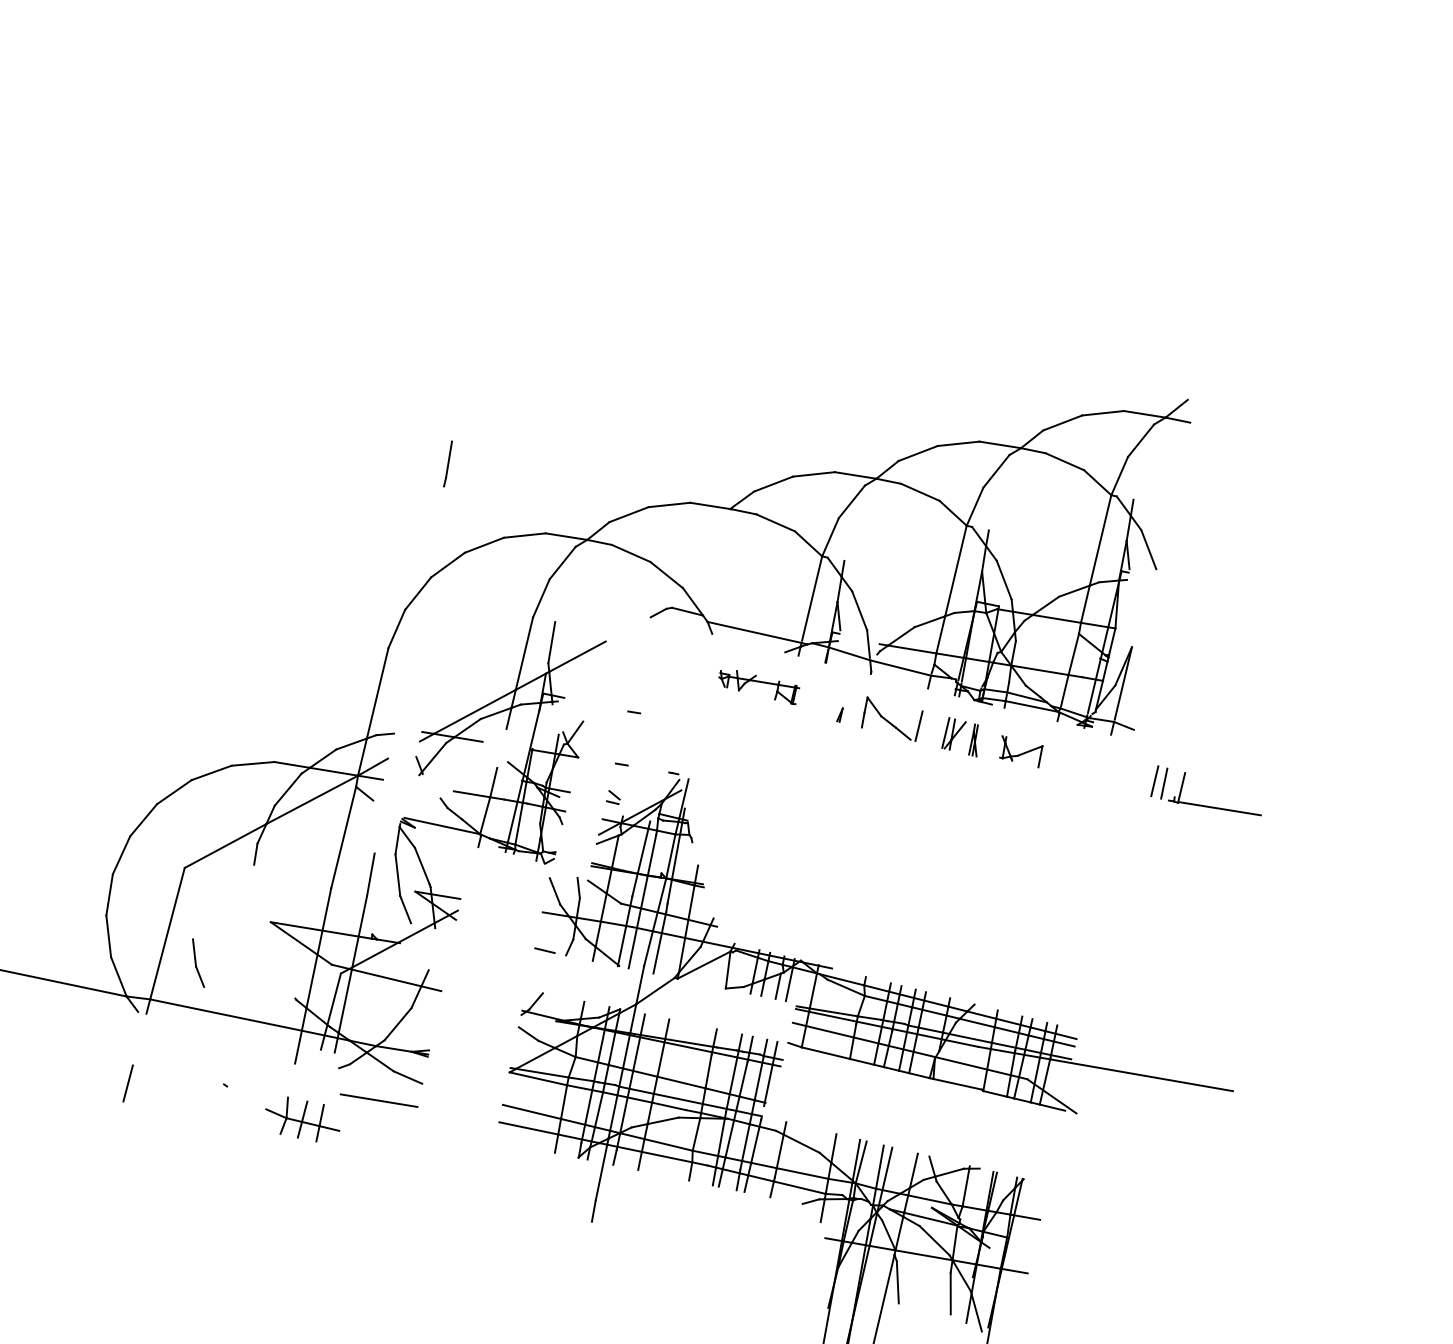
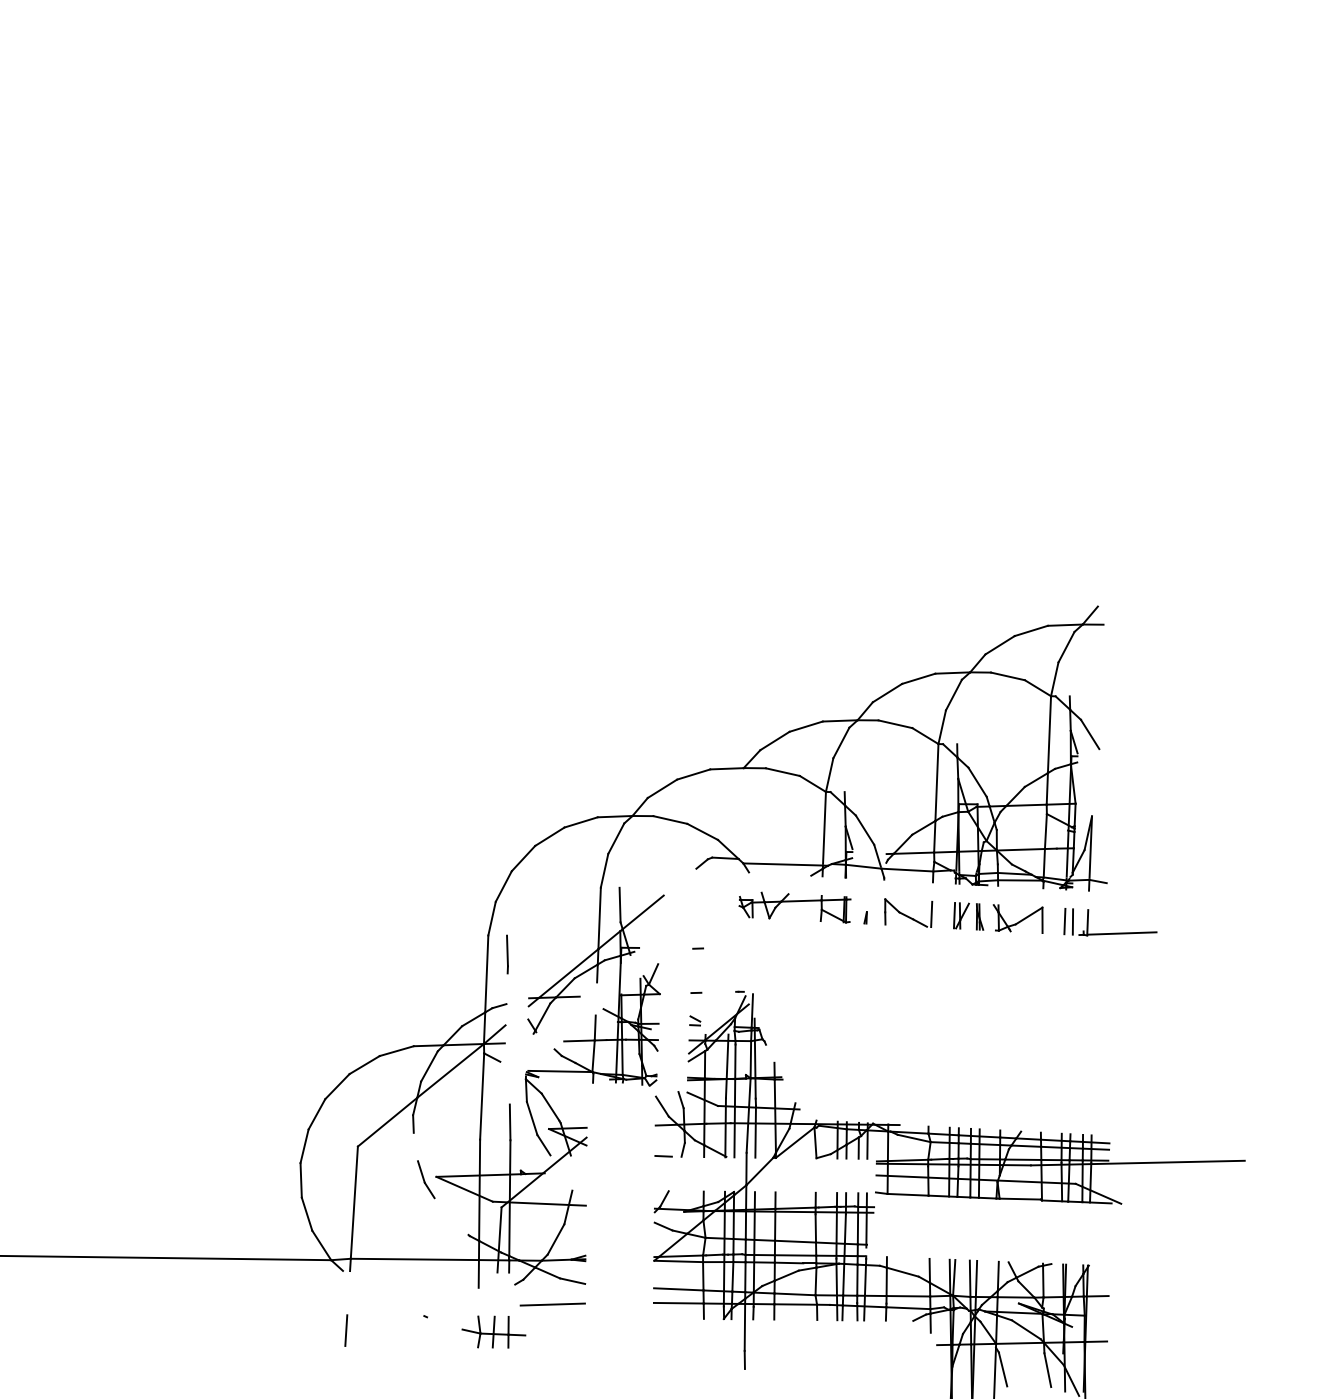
line: (448, 463) -> (507, 954), moved
part: (758, 686) -> (794, 907), size x1.67
part: (1019, 751) -> (1017, 918), size x1.43
part: (1208, 805) -> (1112, 932), moved
part: (198, 963) -> (426, 1179), moved

